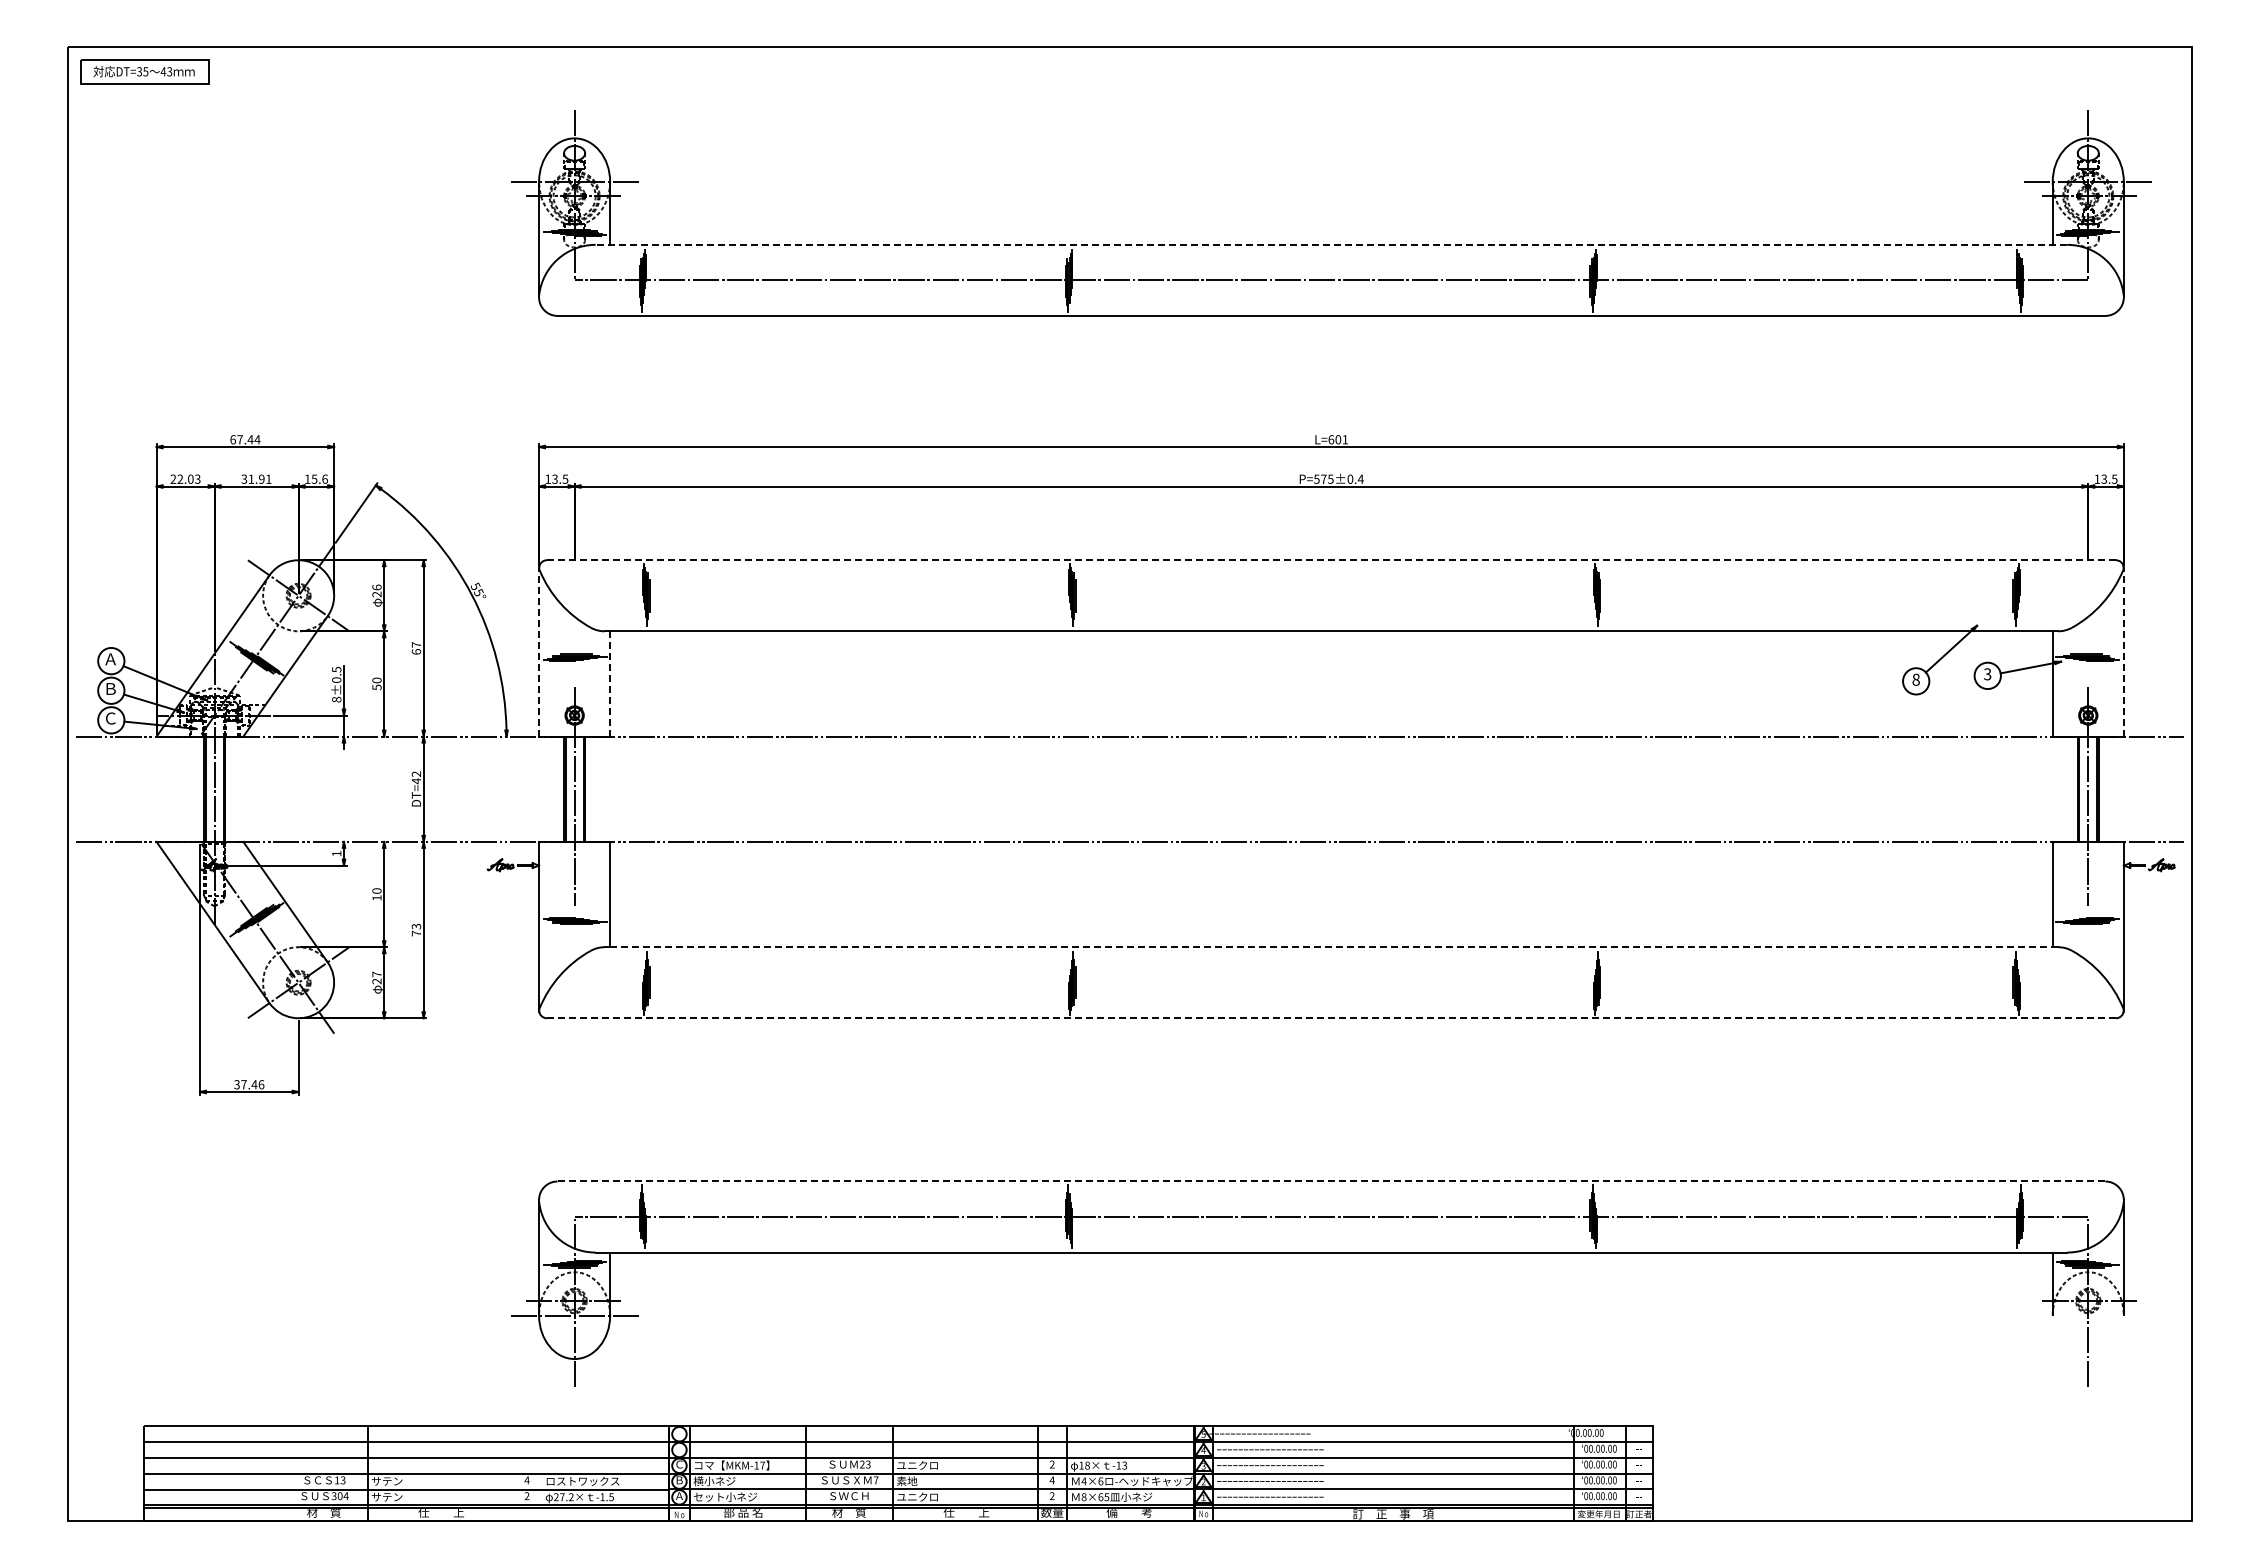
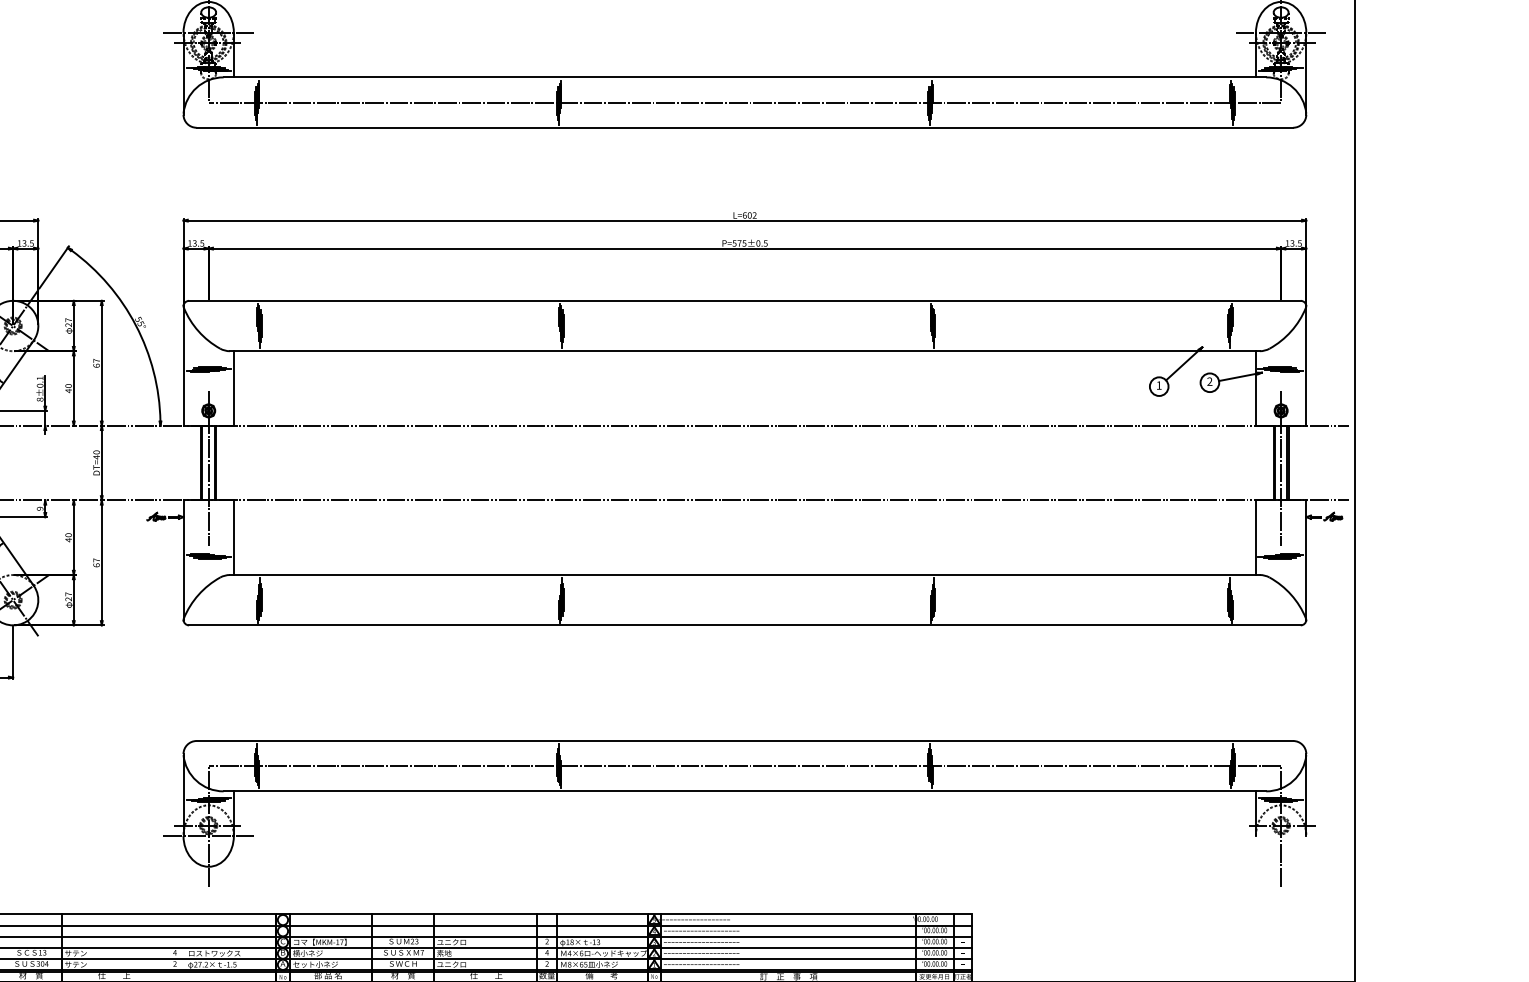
line: (1331, 244) -> (744, 77), dashed -> solid
text: (1345, 439) -> (754, 215), L=601 -> L=602
text: (319, 478) -> (27, 242), 15.6 -> 13.5
text: (1360, 478) -> (765, 242), P=575±0.4 -> P=575±0.5
line: (1331, 560) -> (744, 301), dashed -> solid
text: (376, 587) -> (68, 320), 26 -> 27
line: (539, 651) -> (183, 365), dashed -> solid
line: (2123, 651) -> (1306, 365), dashed -> solid
text: (336, 669) -> (39, 378), 8±0.5 -> 8±0.1
text: (1987, 674) -> (1209, 381), 3 -> 2
text: (1915, 679) -> (1158, 385), 8 -> 1
line: (610, 683) -> (234, 388), dashed -> solid
text: (376, 687) -> (68, 391), 50 -> 40
text: (416, 773) -> (96, 451), DT=42 -> DT=40
text: (336, 853) -> (39, 508), 1 -> 9
text: (376, 898) -> (68, 540), 10 -> 40
text: (416, 929) -> (96, 562), 73 -> 67
line: (1331, 947) -> (744, 575), dashed -> solid
line: (1331, 1018) -> (744, 625), dashed -> solid
line: (1331, 1181) -> (744, 741), dashed -> solid

